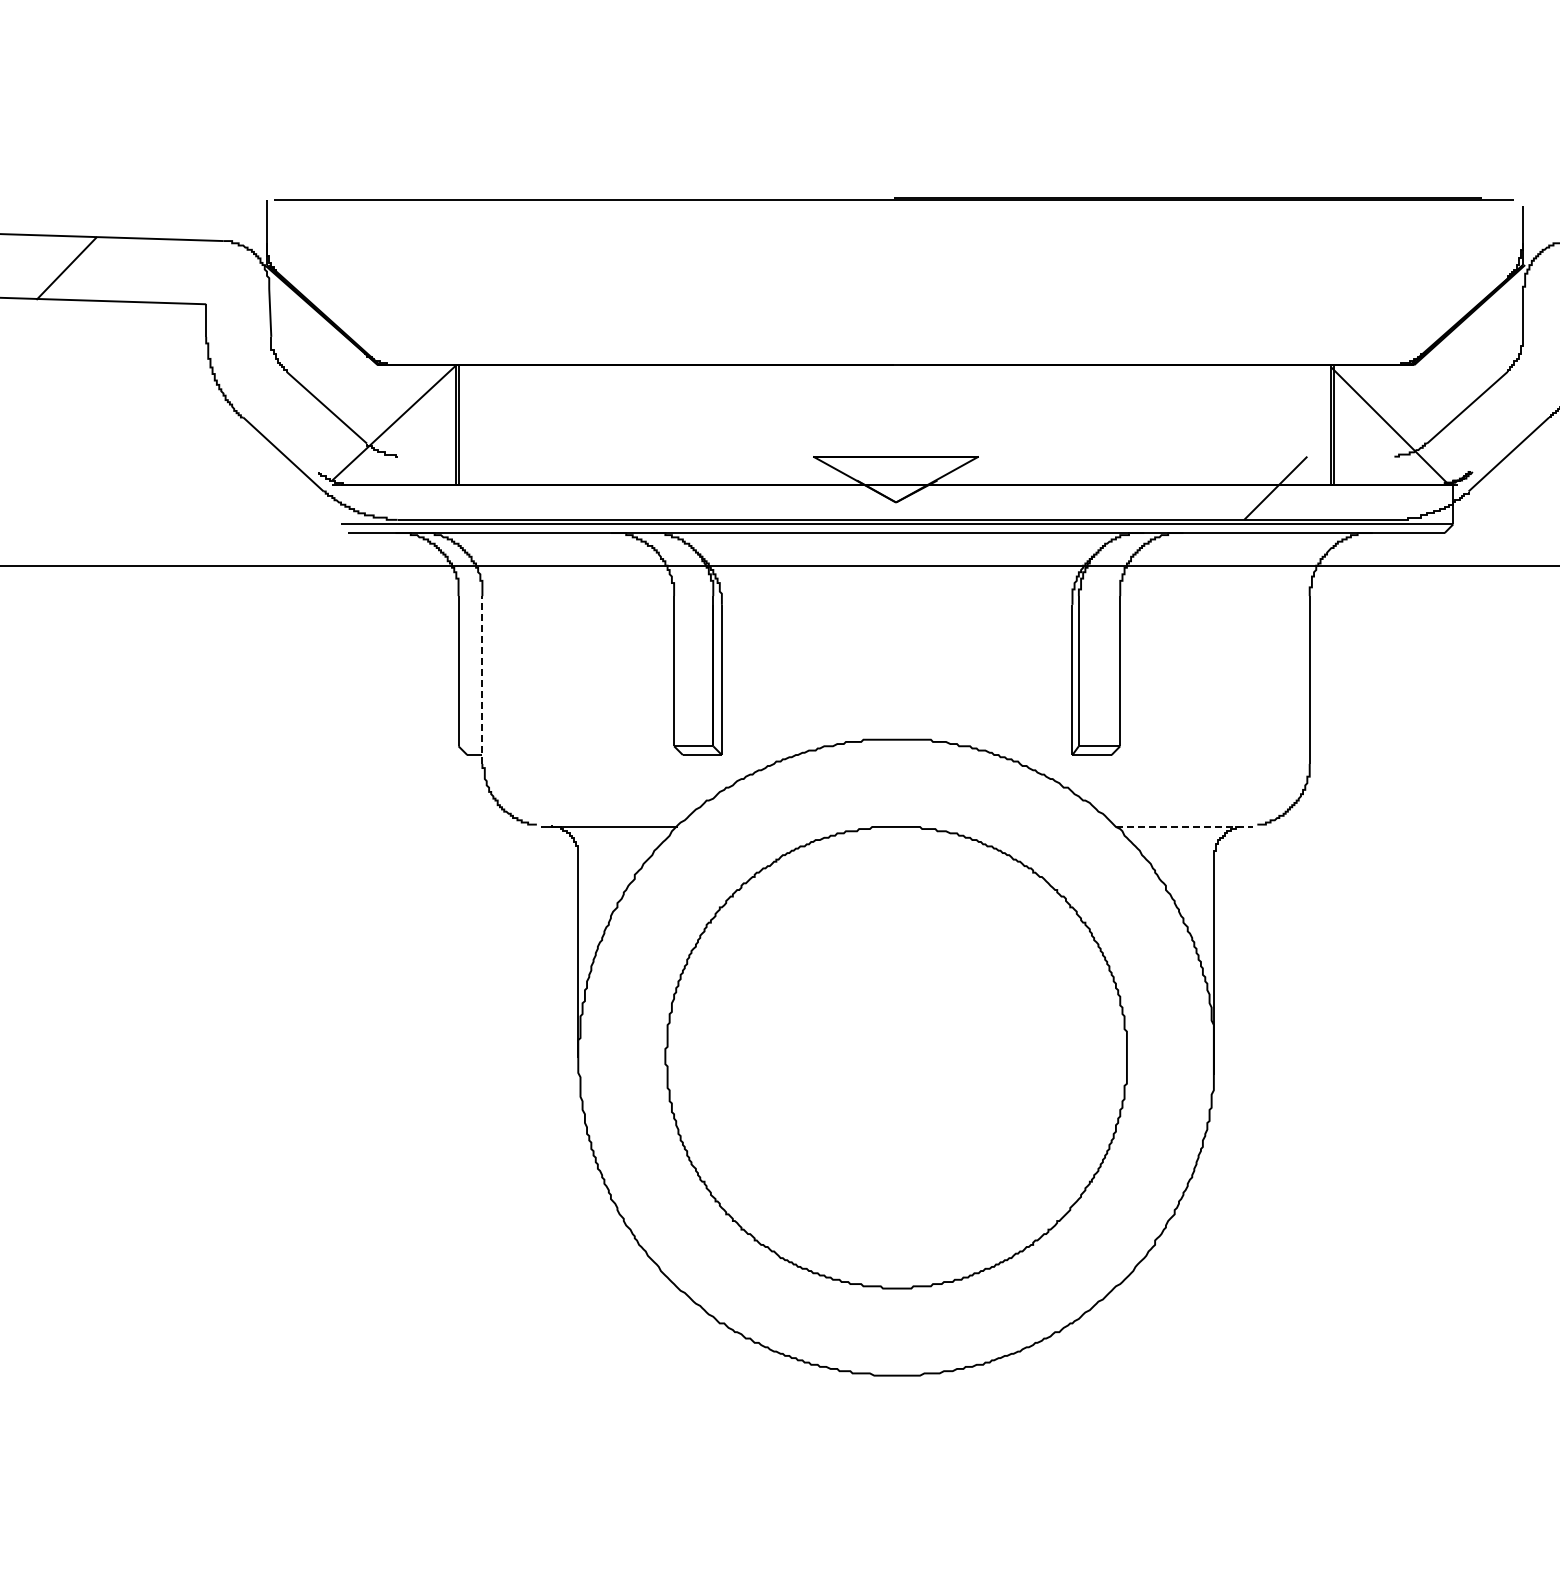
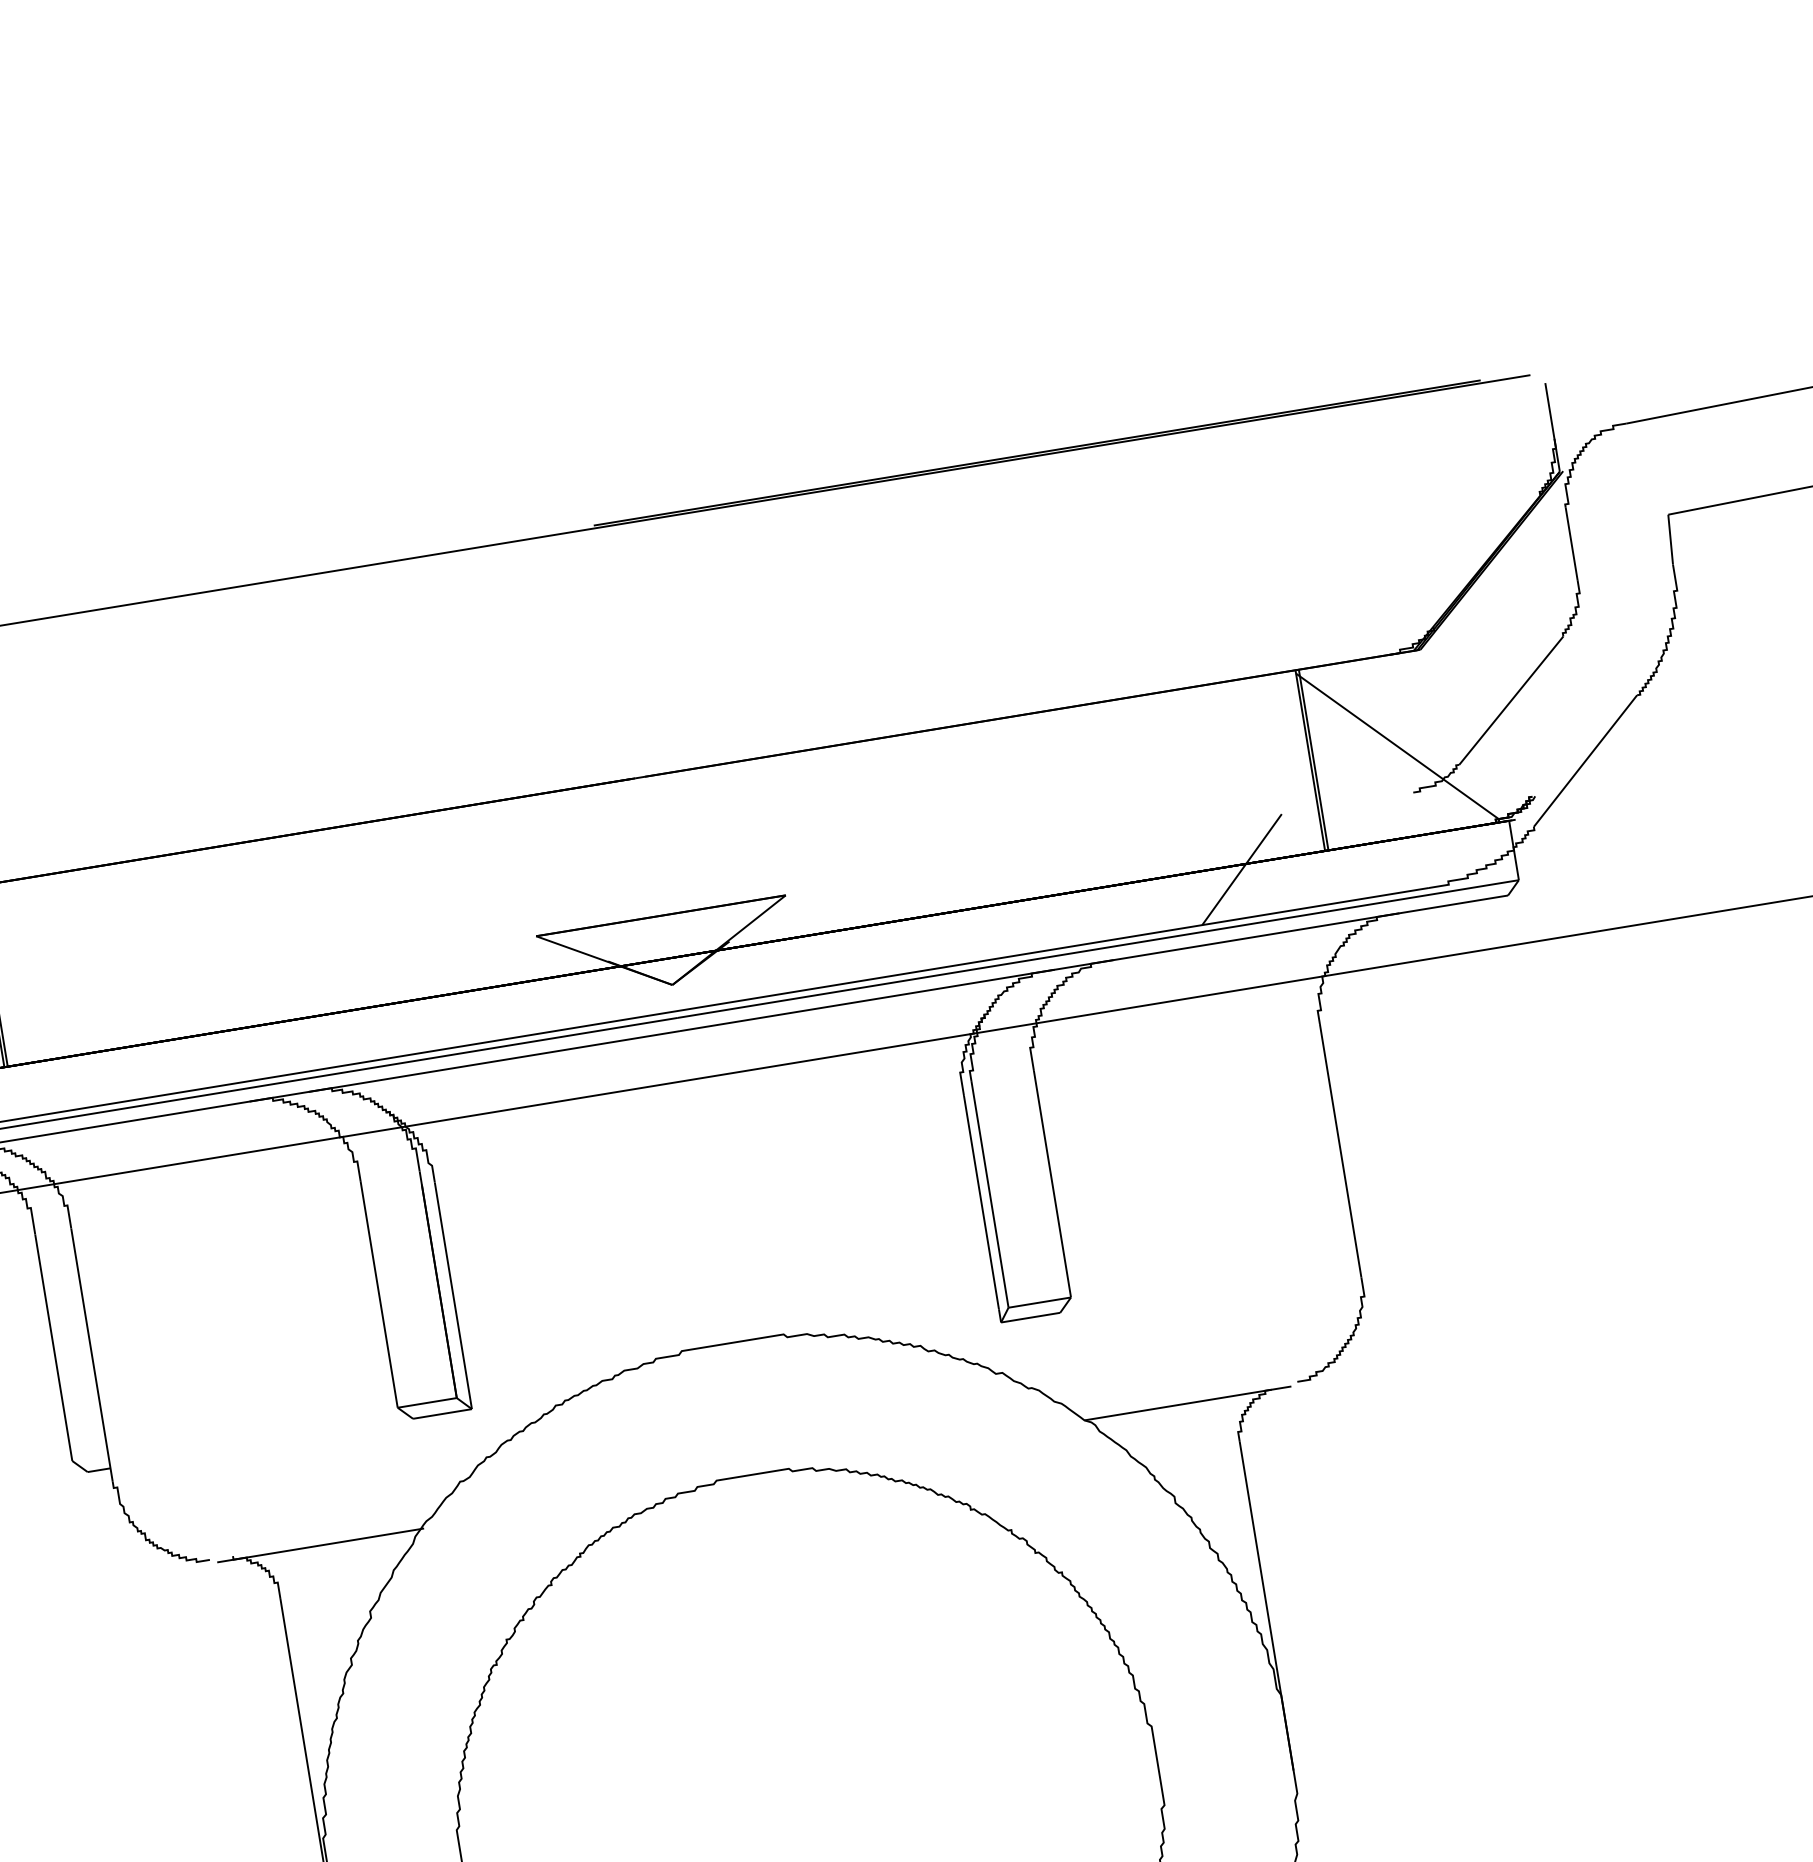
line: (482, 680) -> (92, 1355), dashed -> solid
line: (1184, 826) -> (1187, 1402), dashed -> solid

